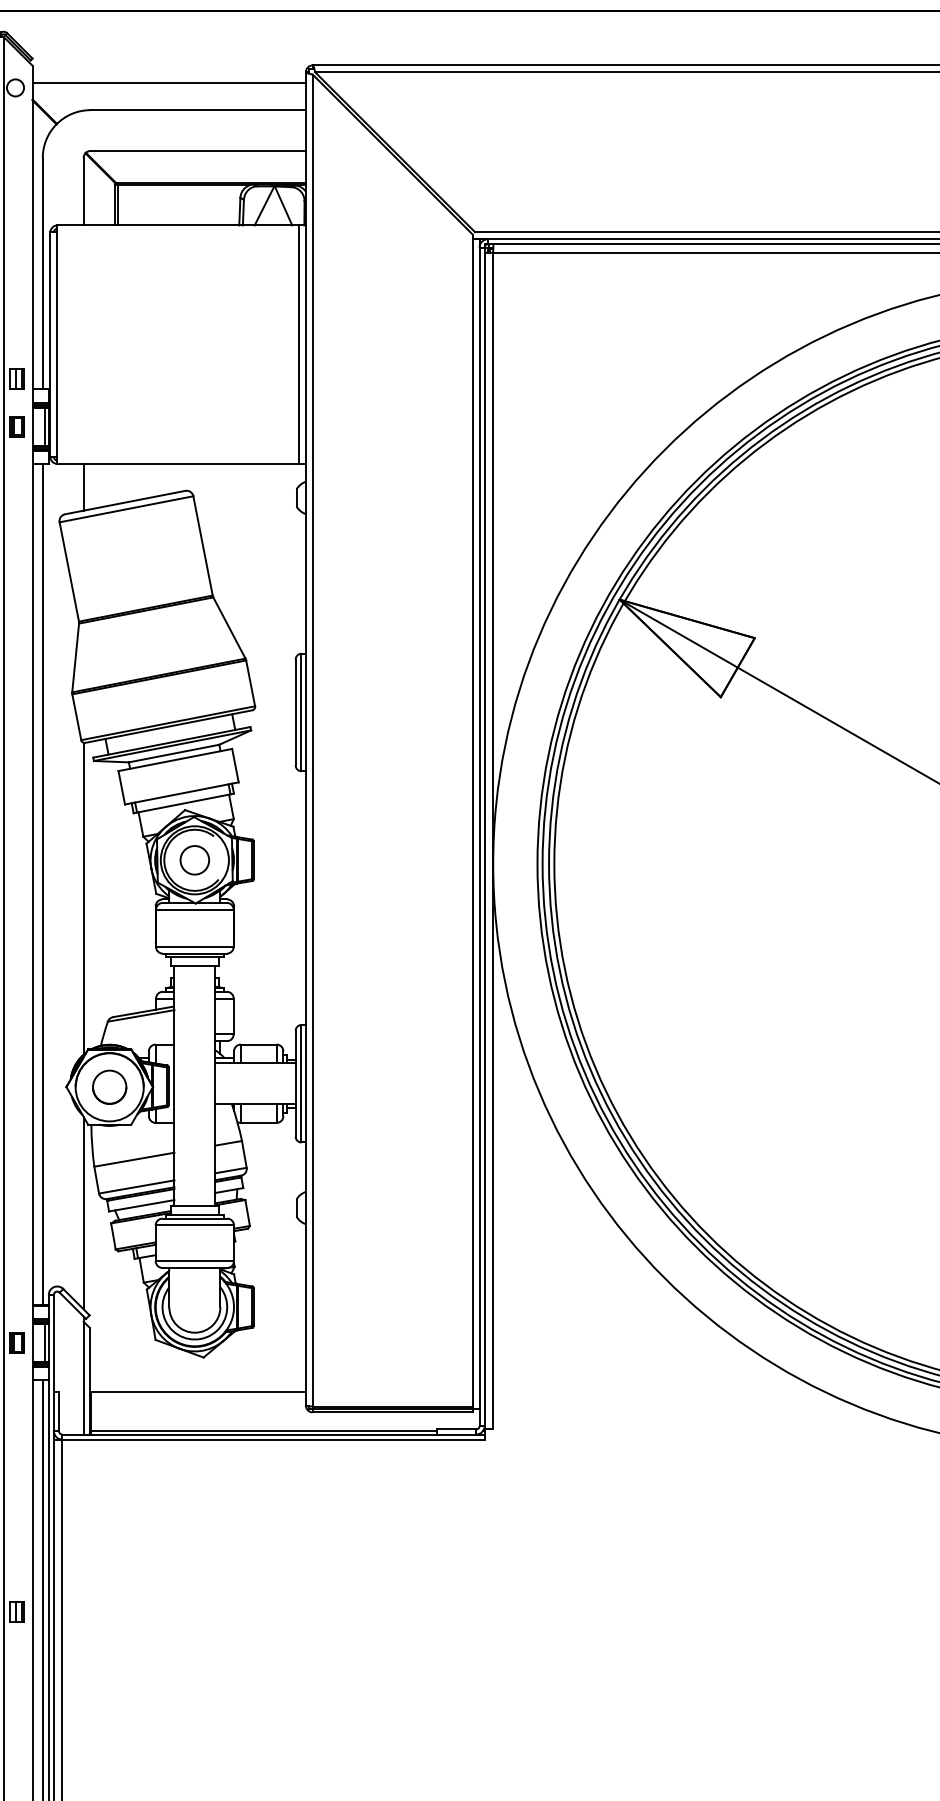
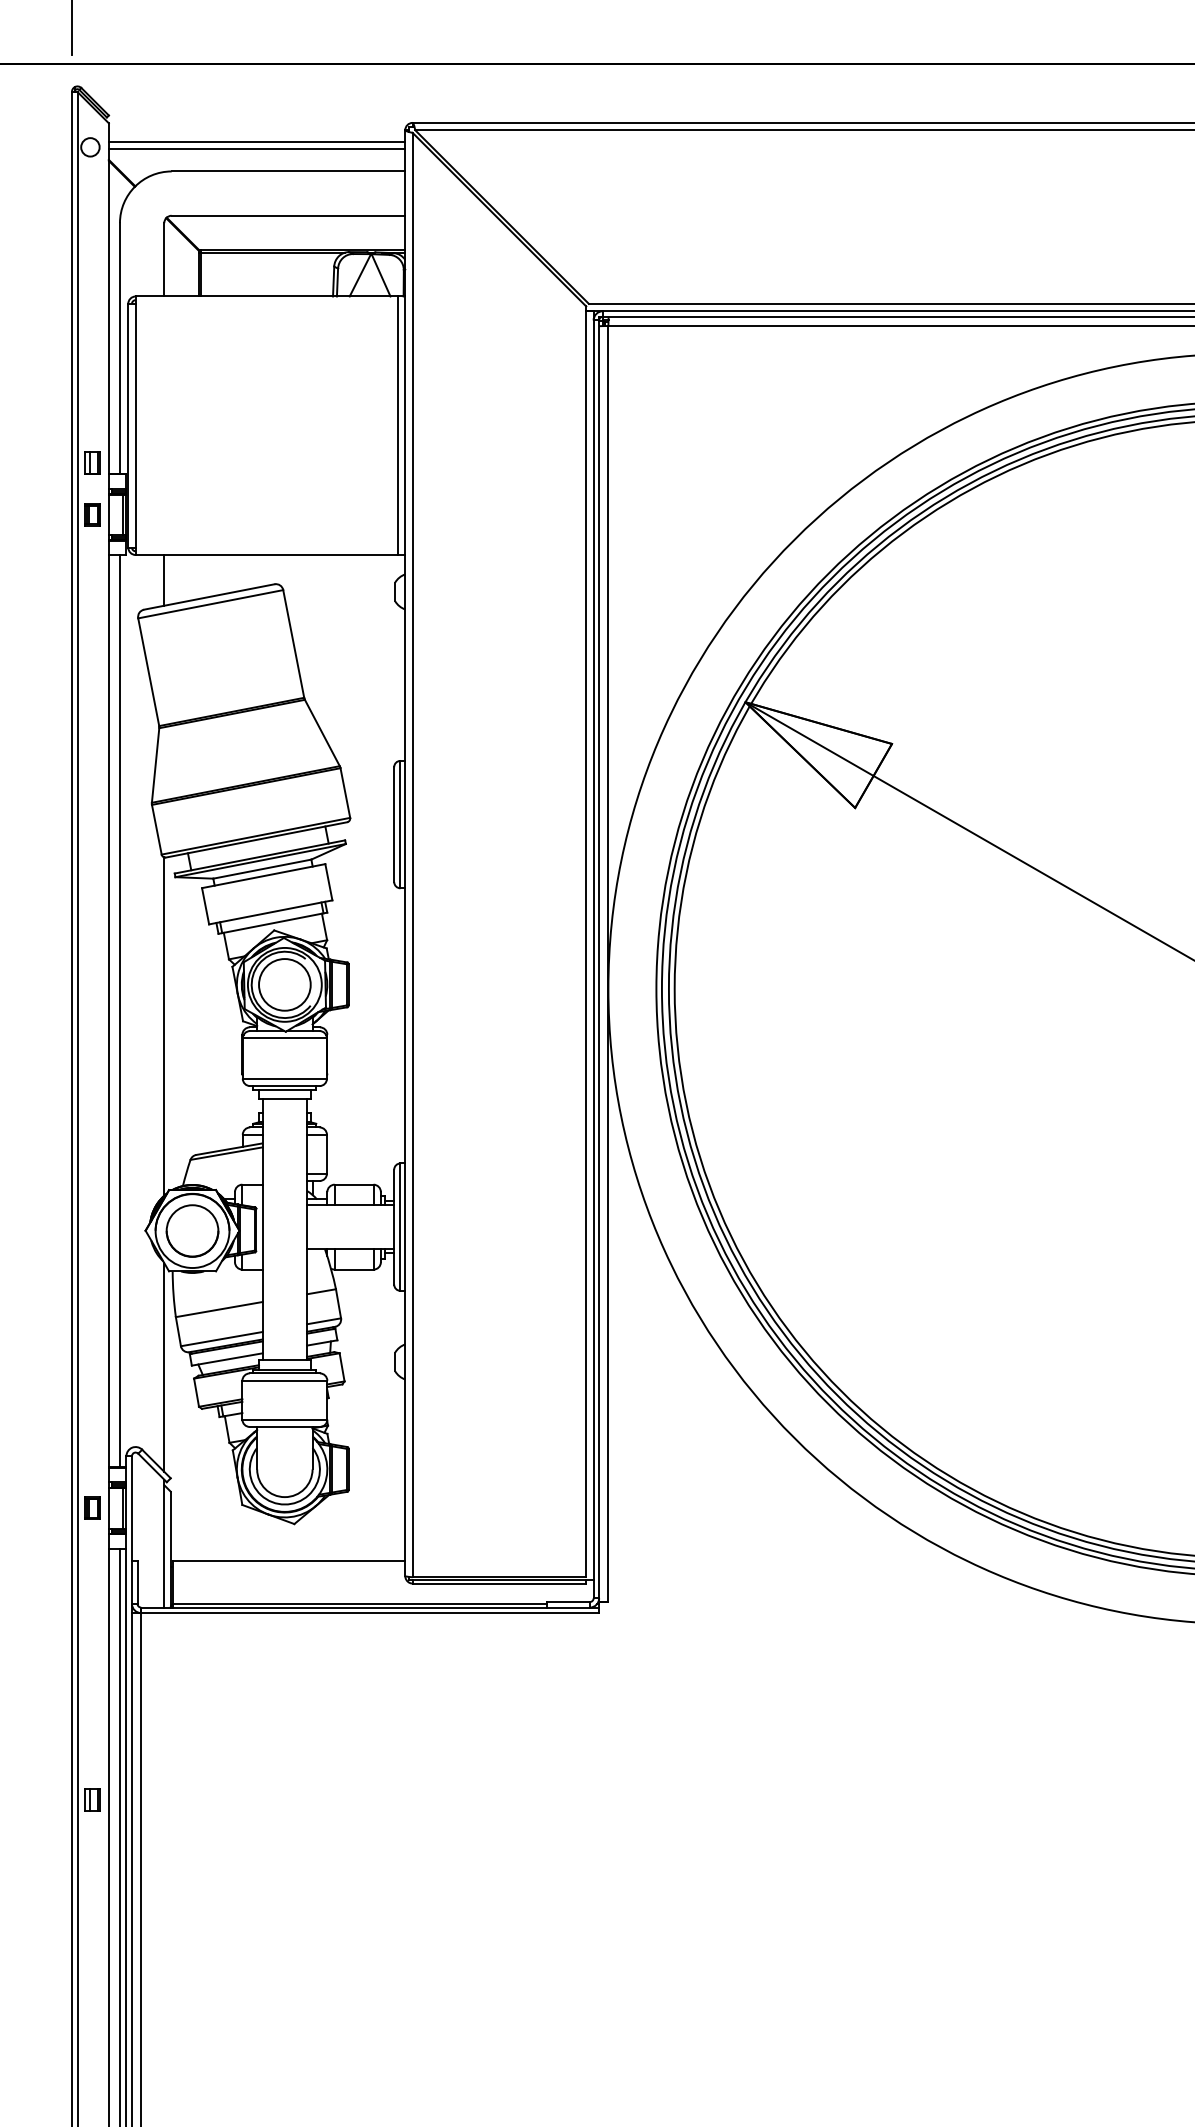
line: (168, 89) -> (256, 149), added
circle: (194, 859) -> (284, 984), size x1.67
part: (109, 1086) -> (192, 1230), size x1.43

